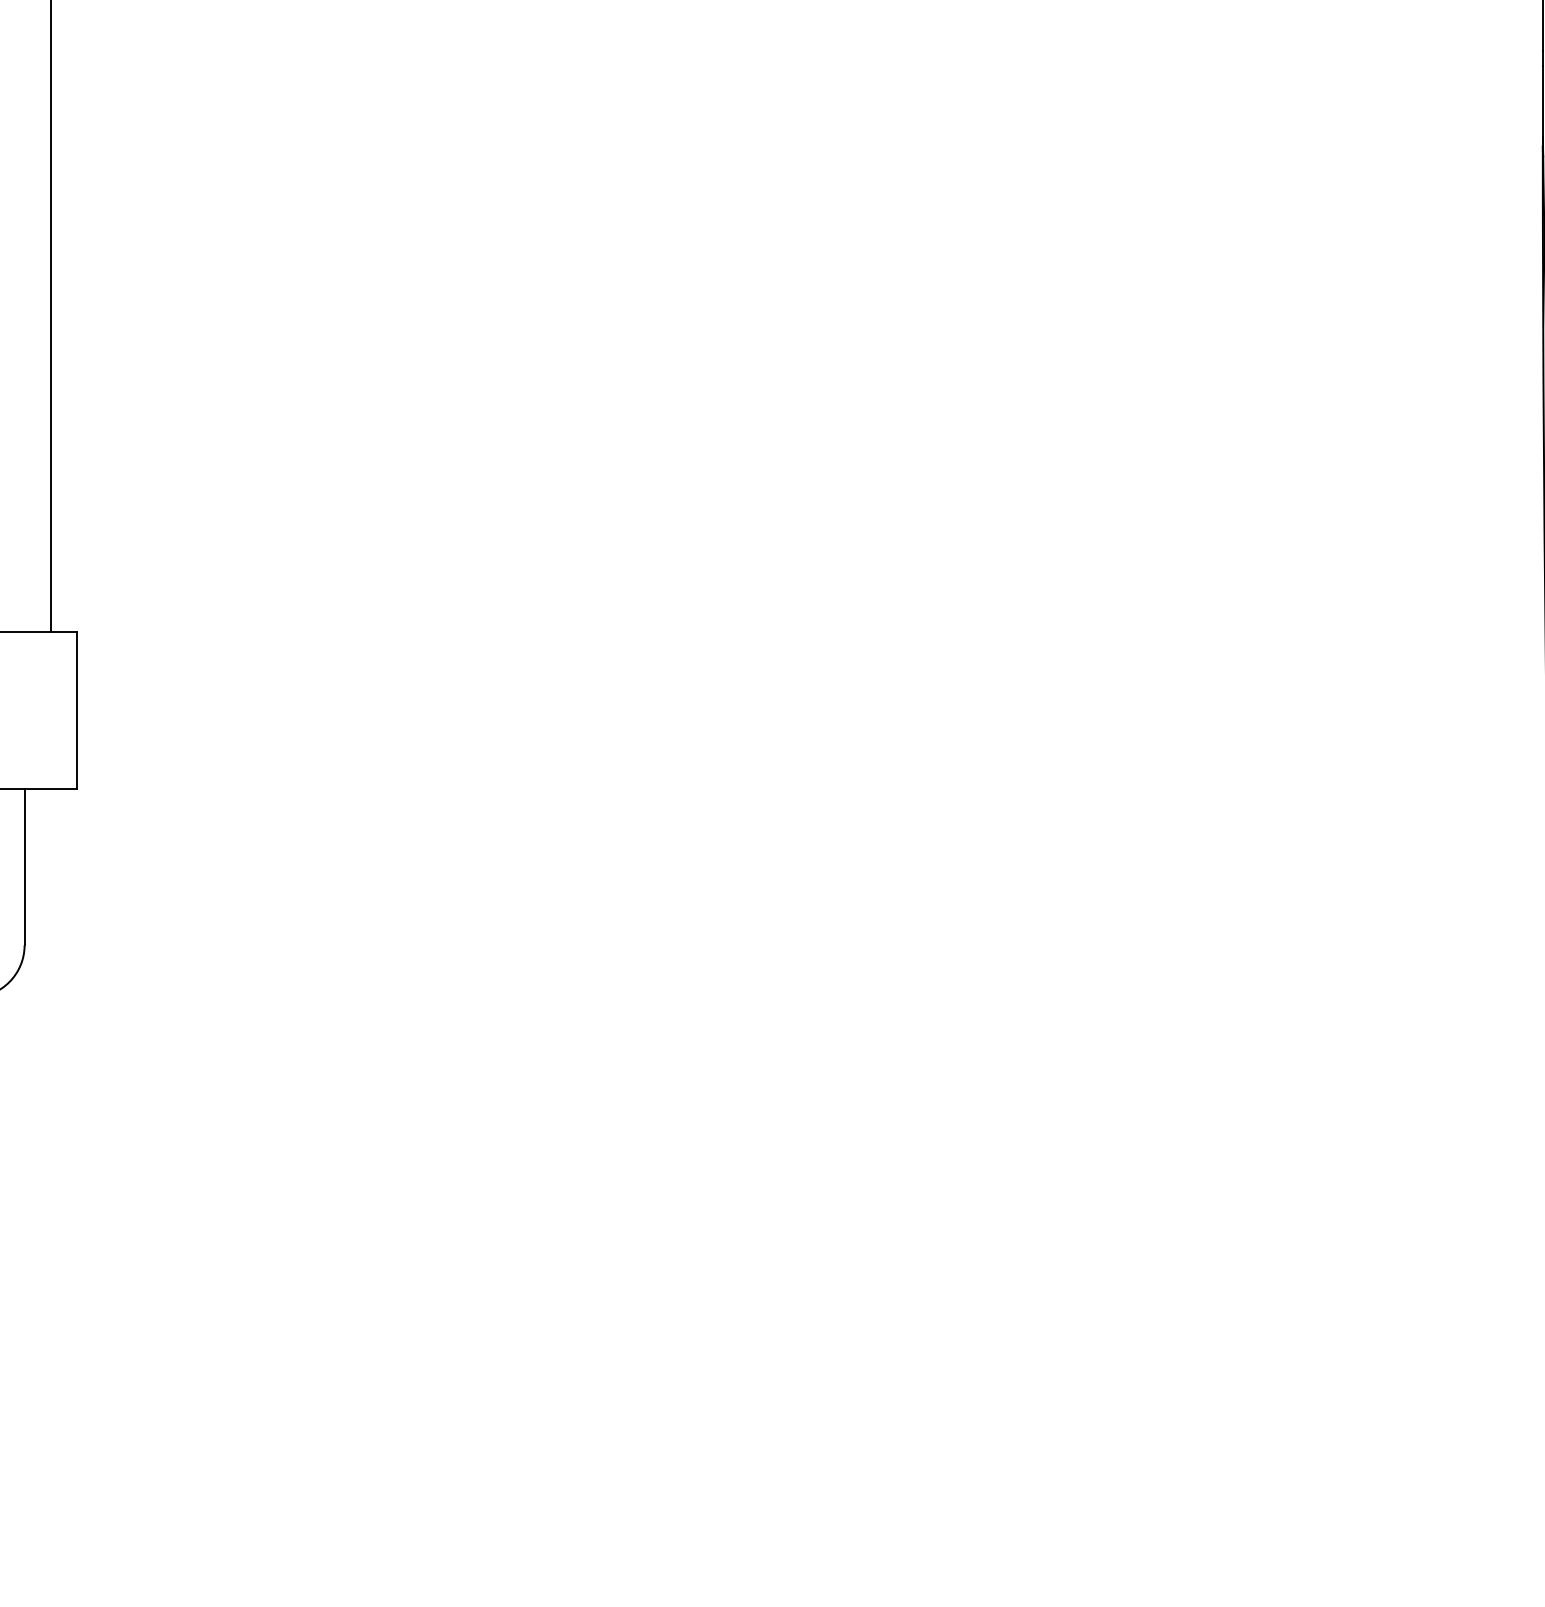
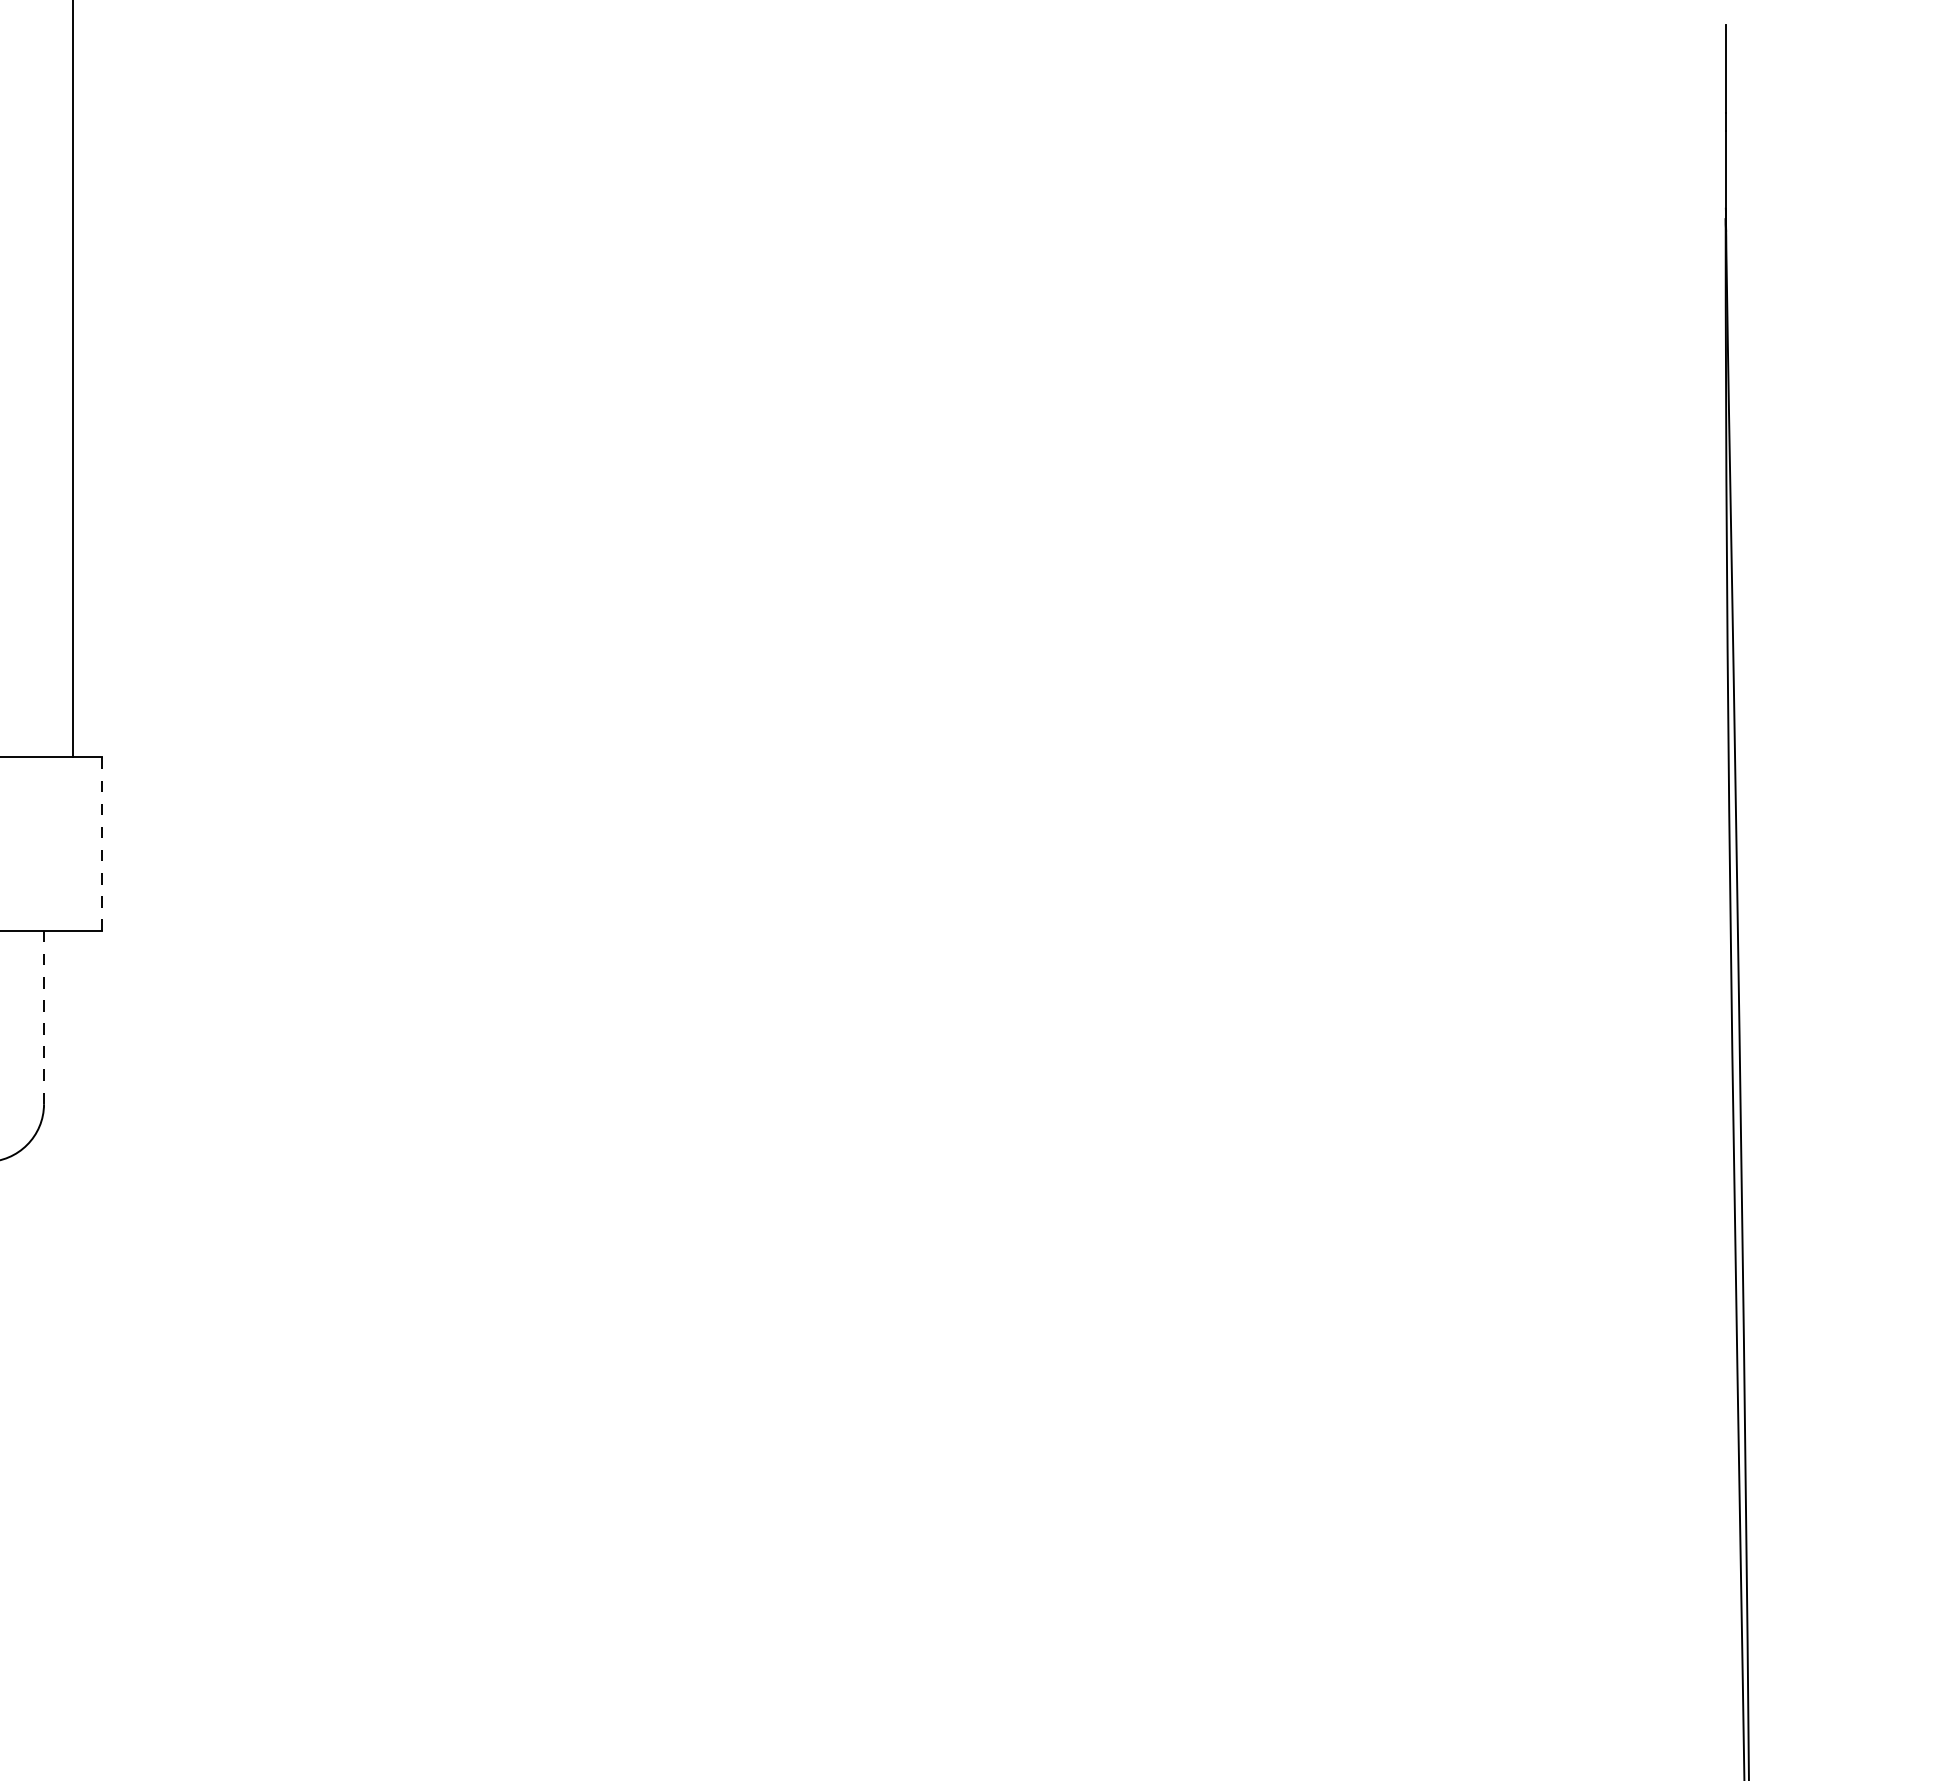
line: (76, 710) -> (101, 844), solid -> dashed
line: (25, 867) -> (44, 1017), solid -> dashed

